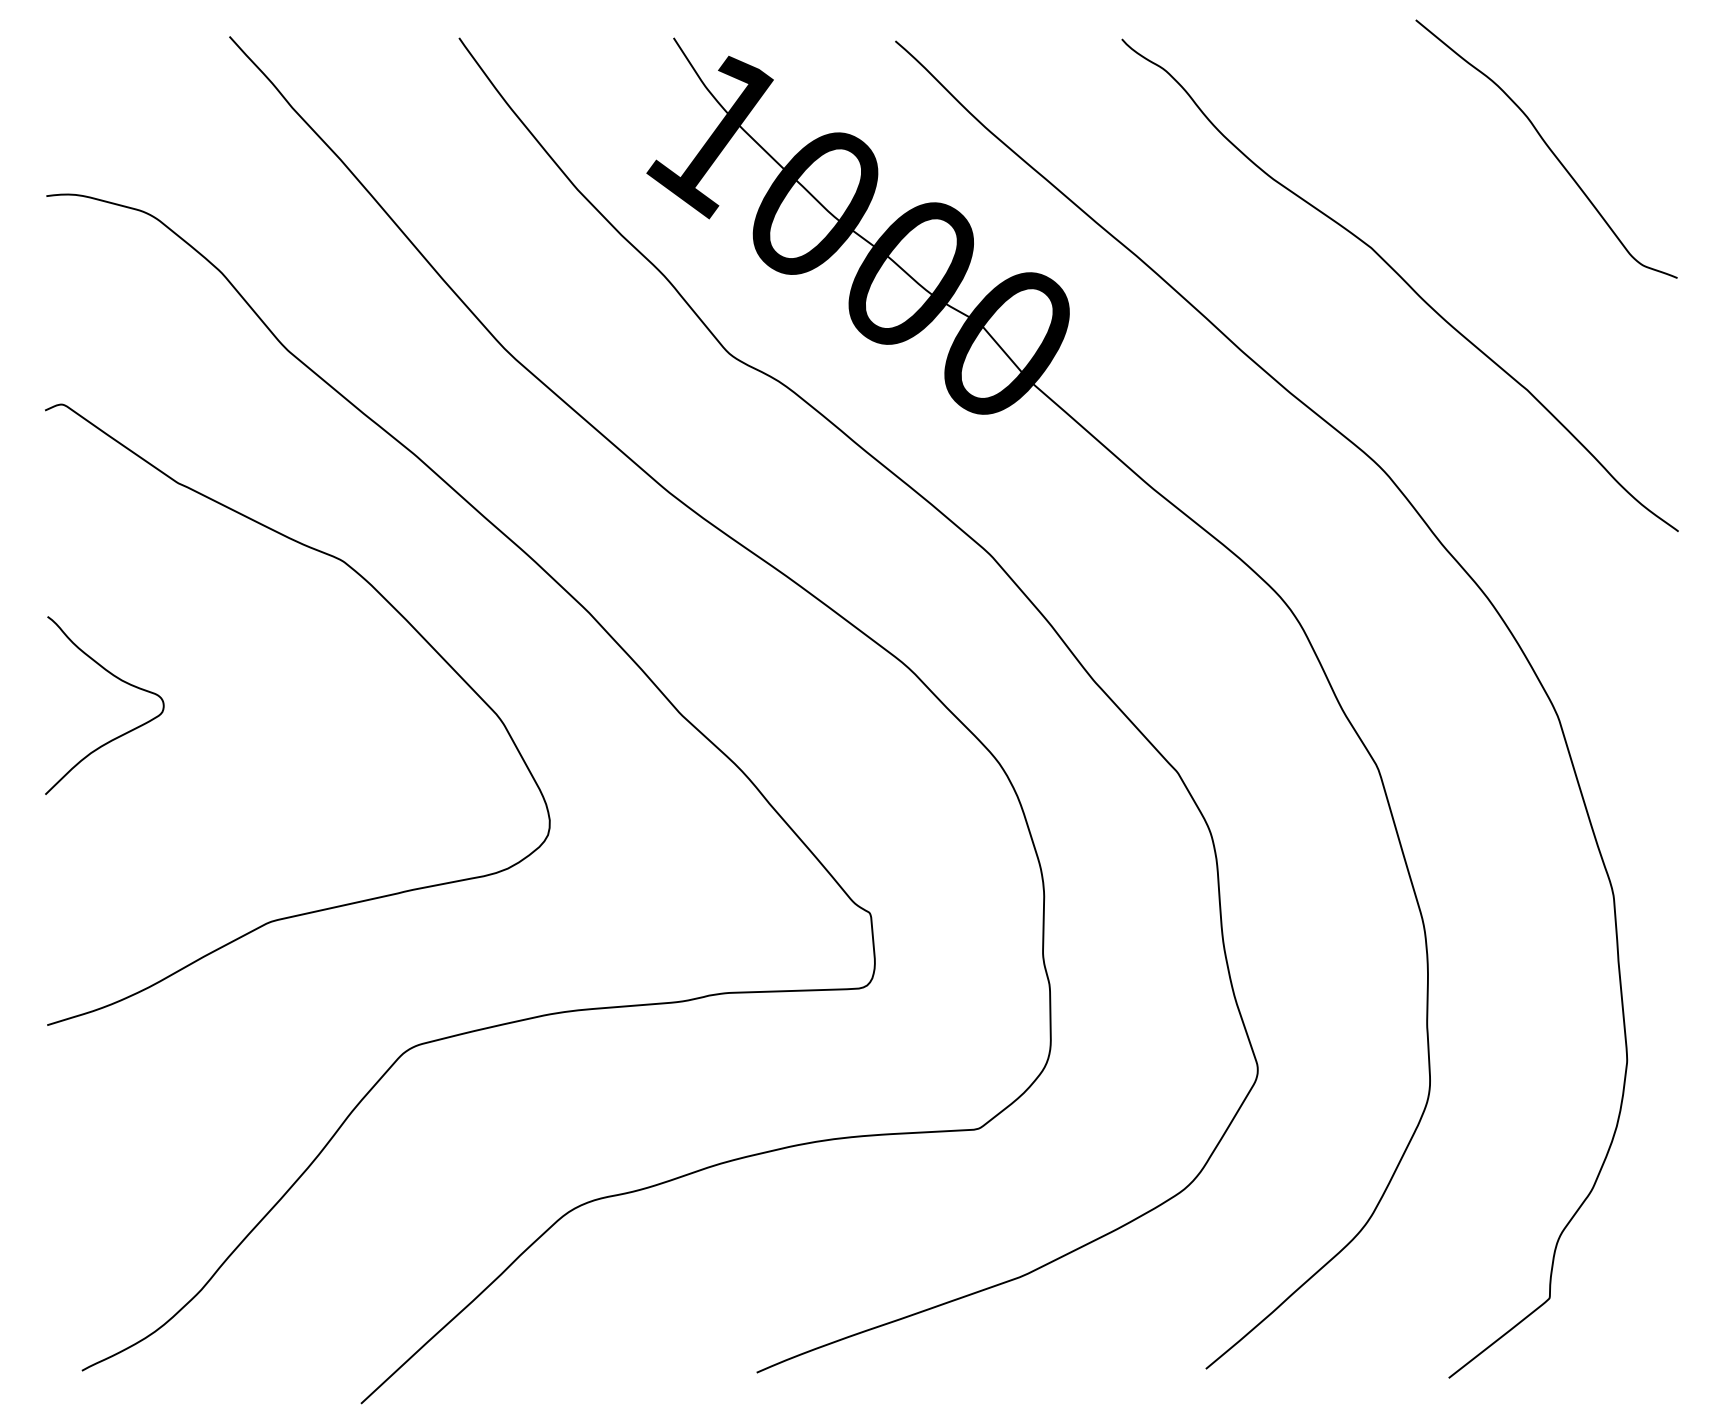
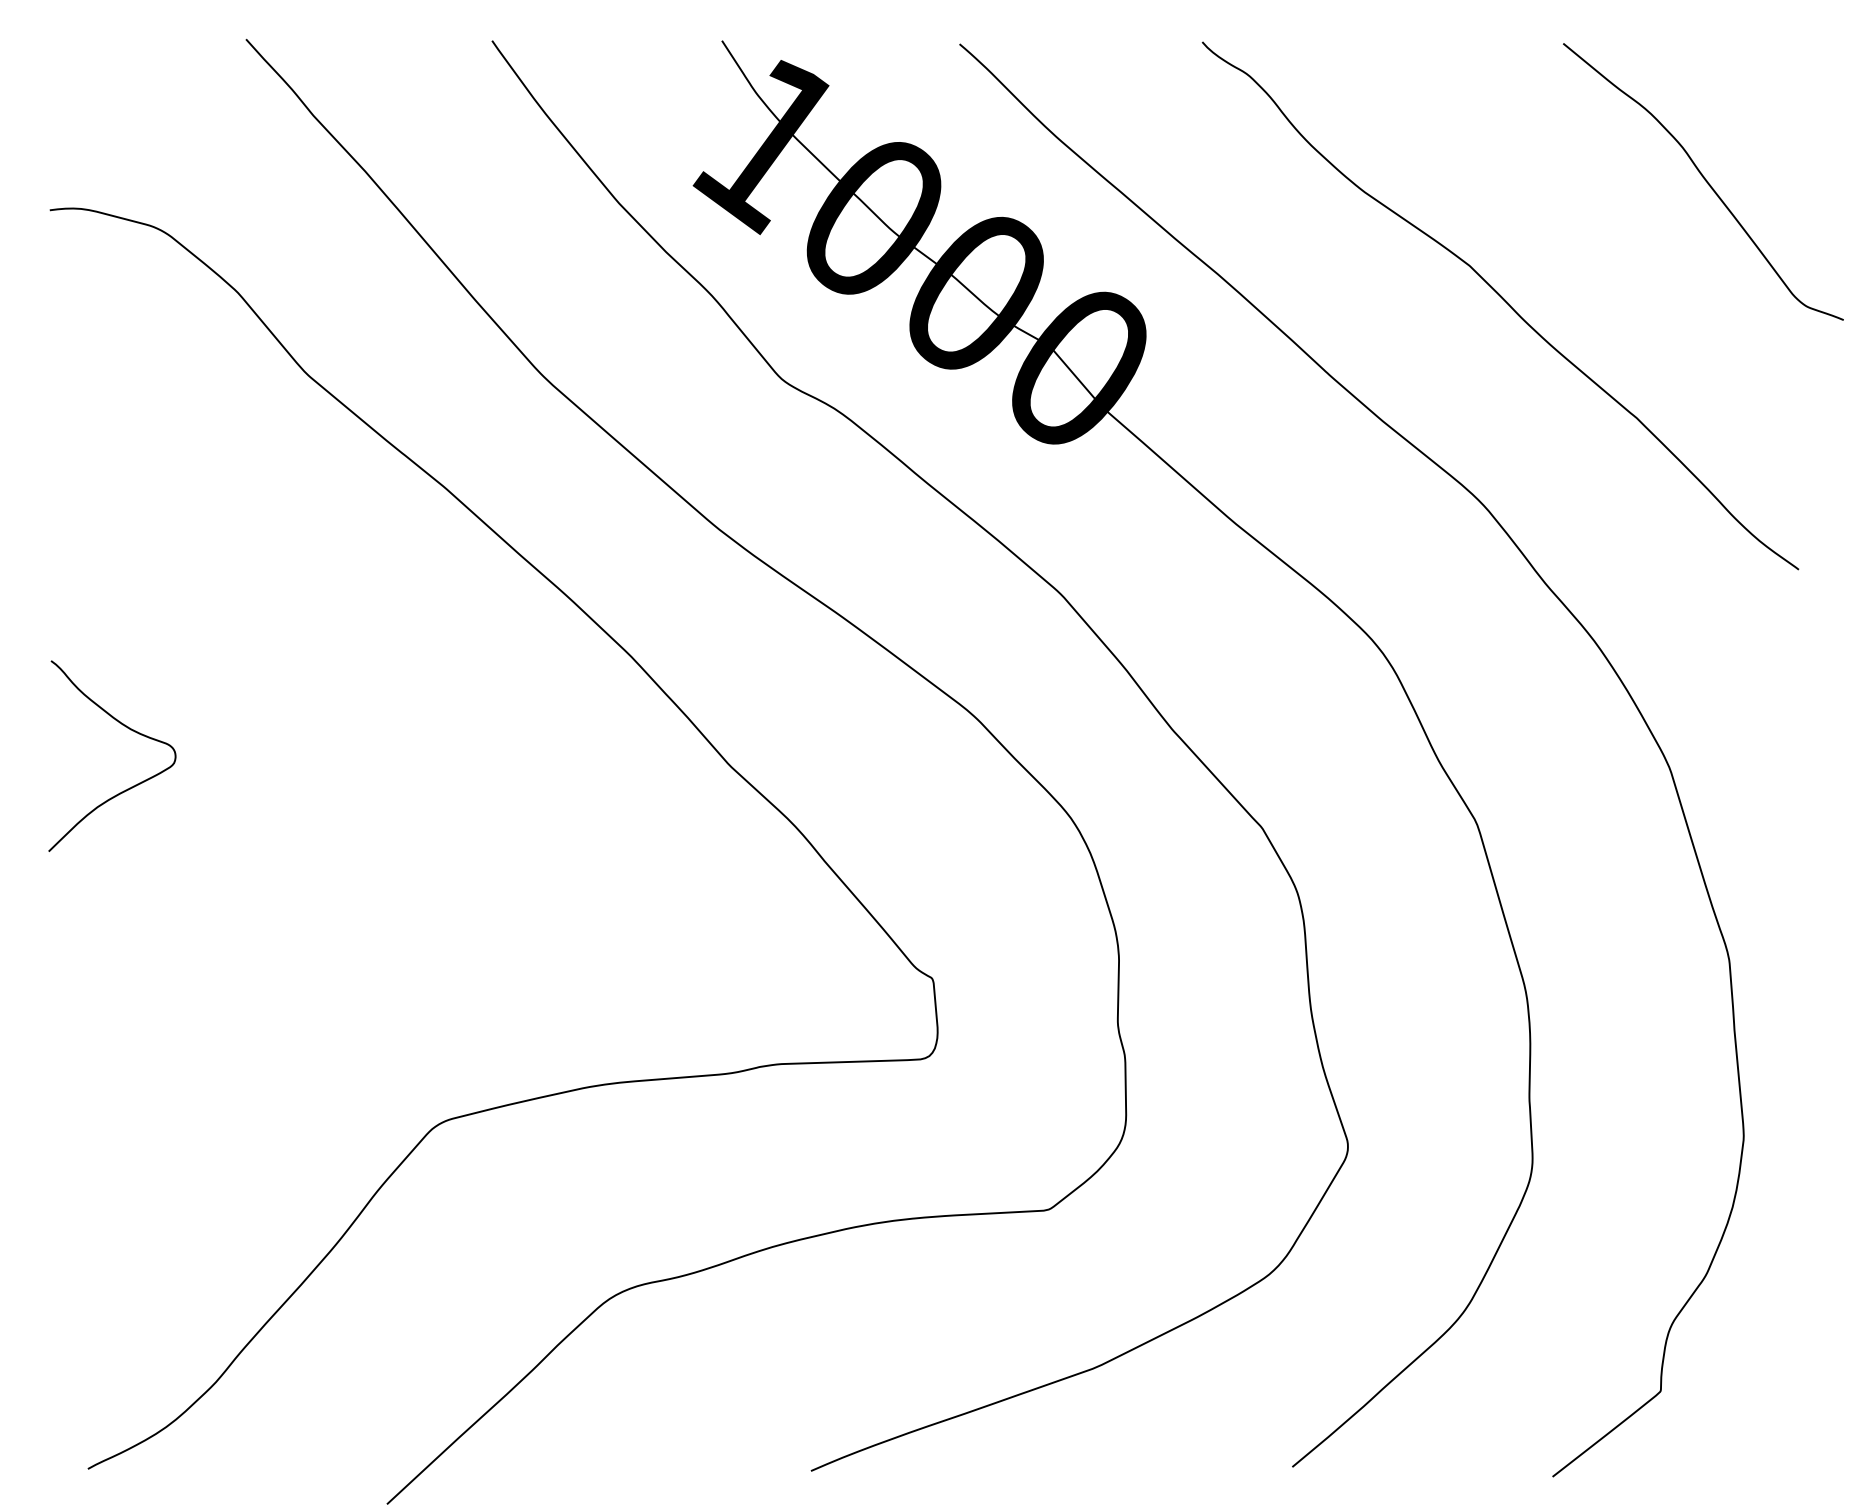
curve: (1547, 147) -> (1704, 180), moved
curve: (398, 613) -> (427, 657), removed

